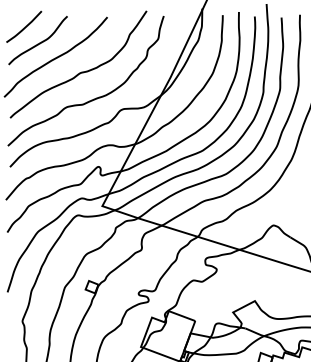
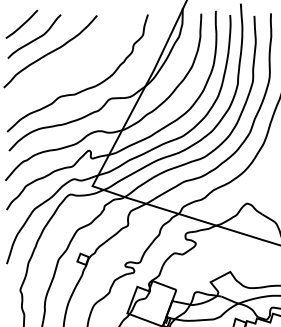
curve: (81, 71) -> (73, 64), removed

